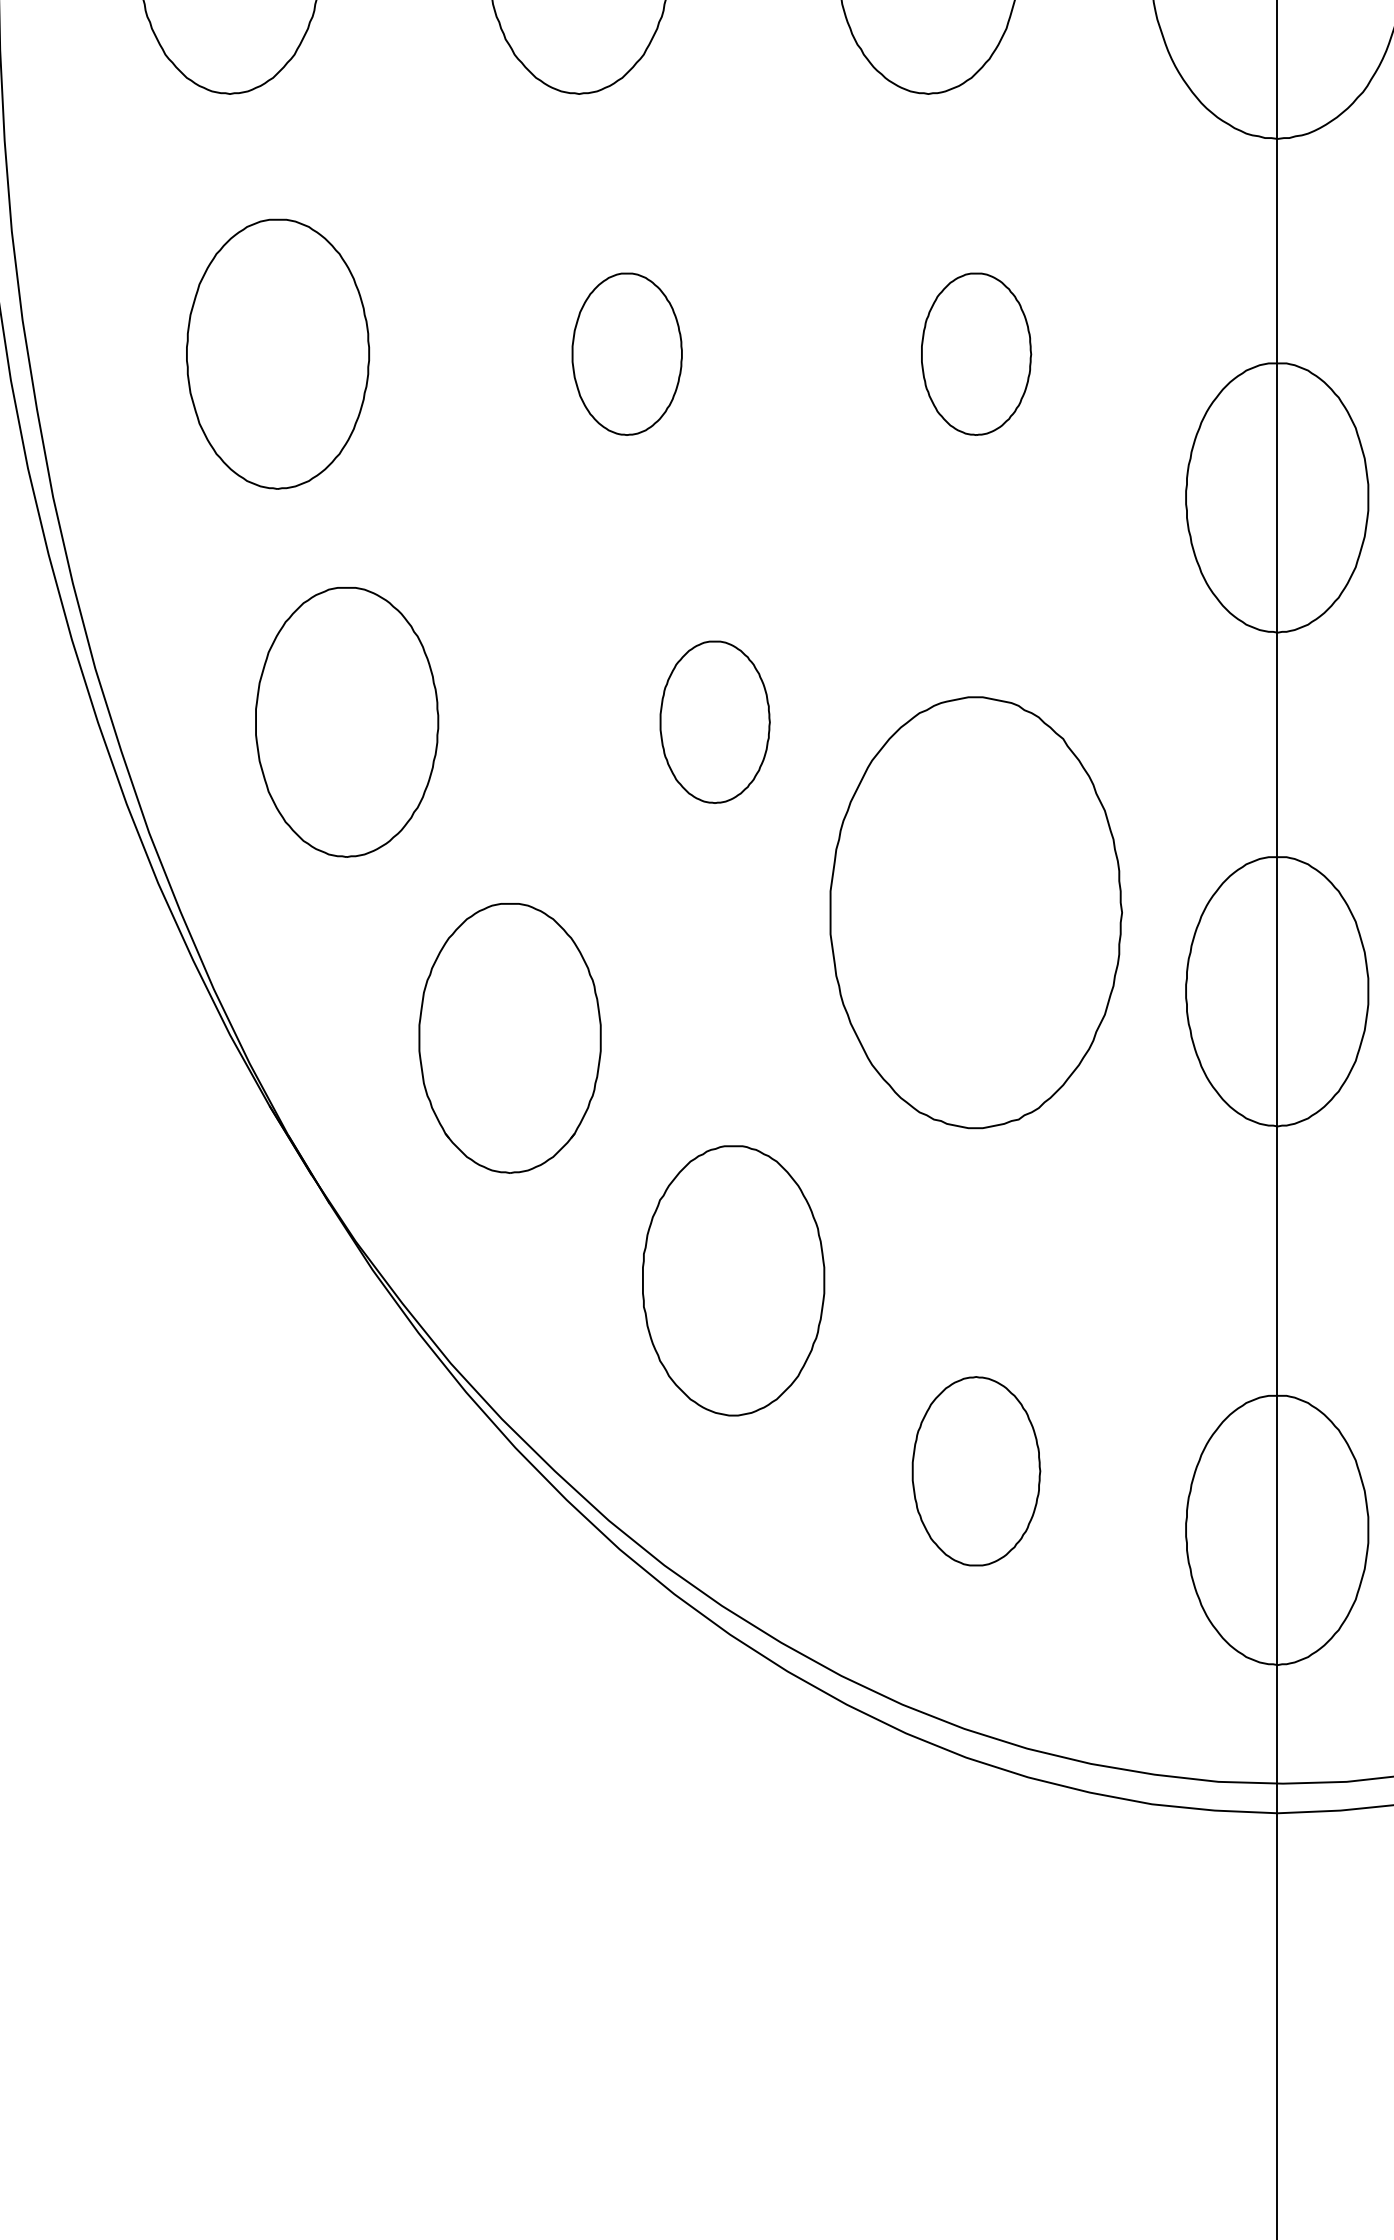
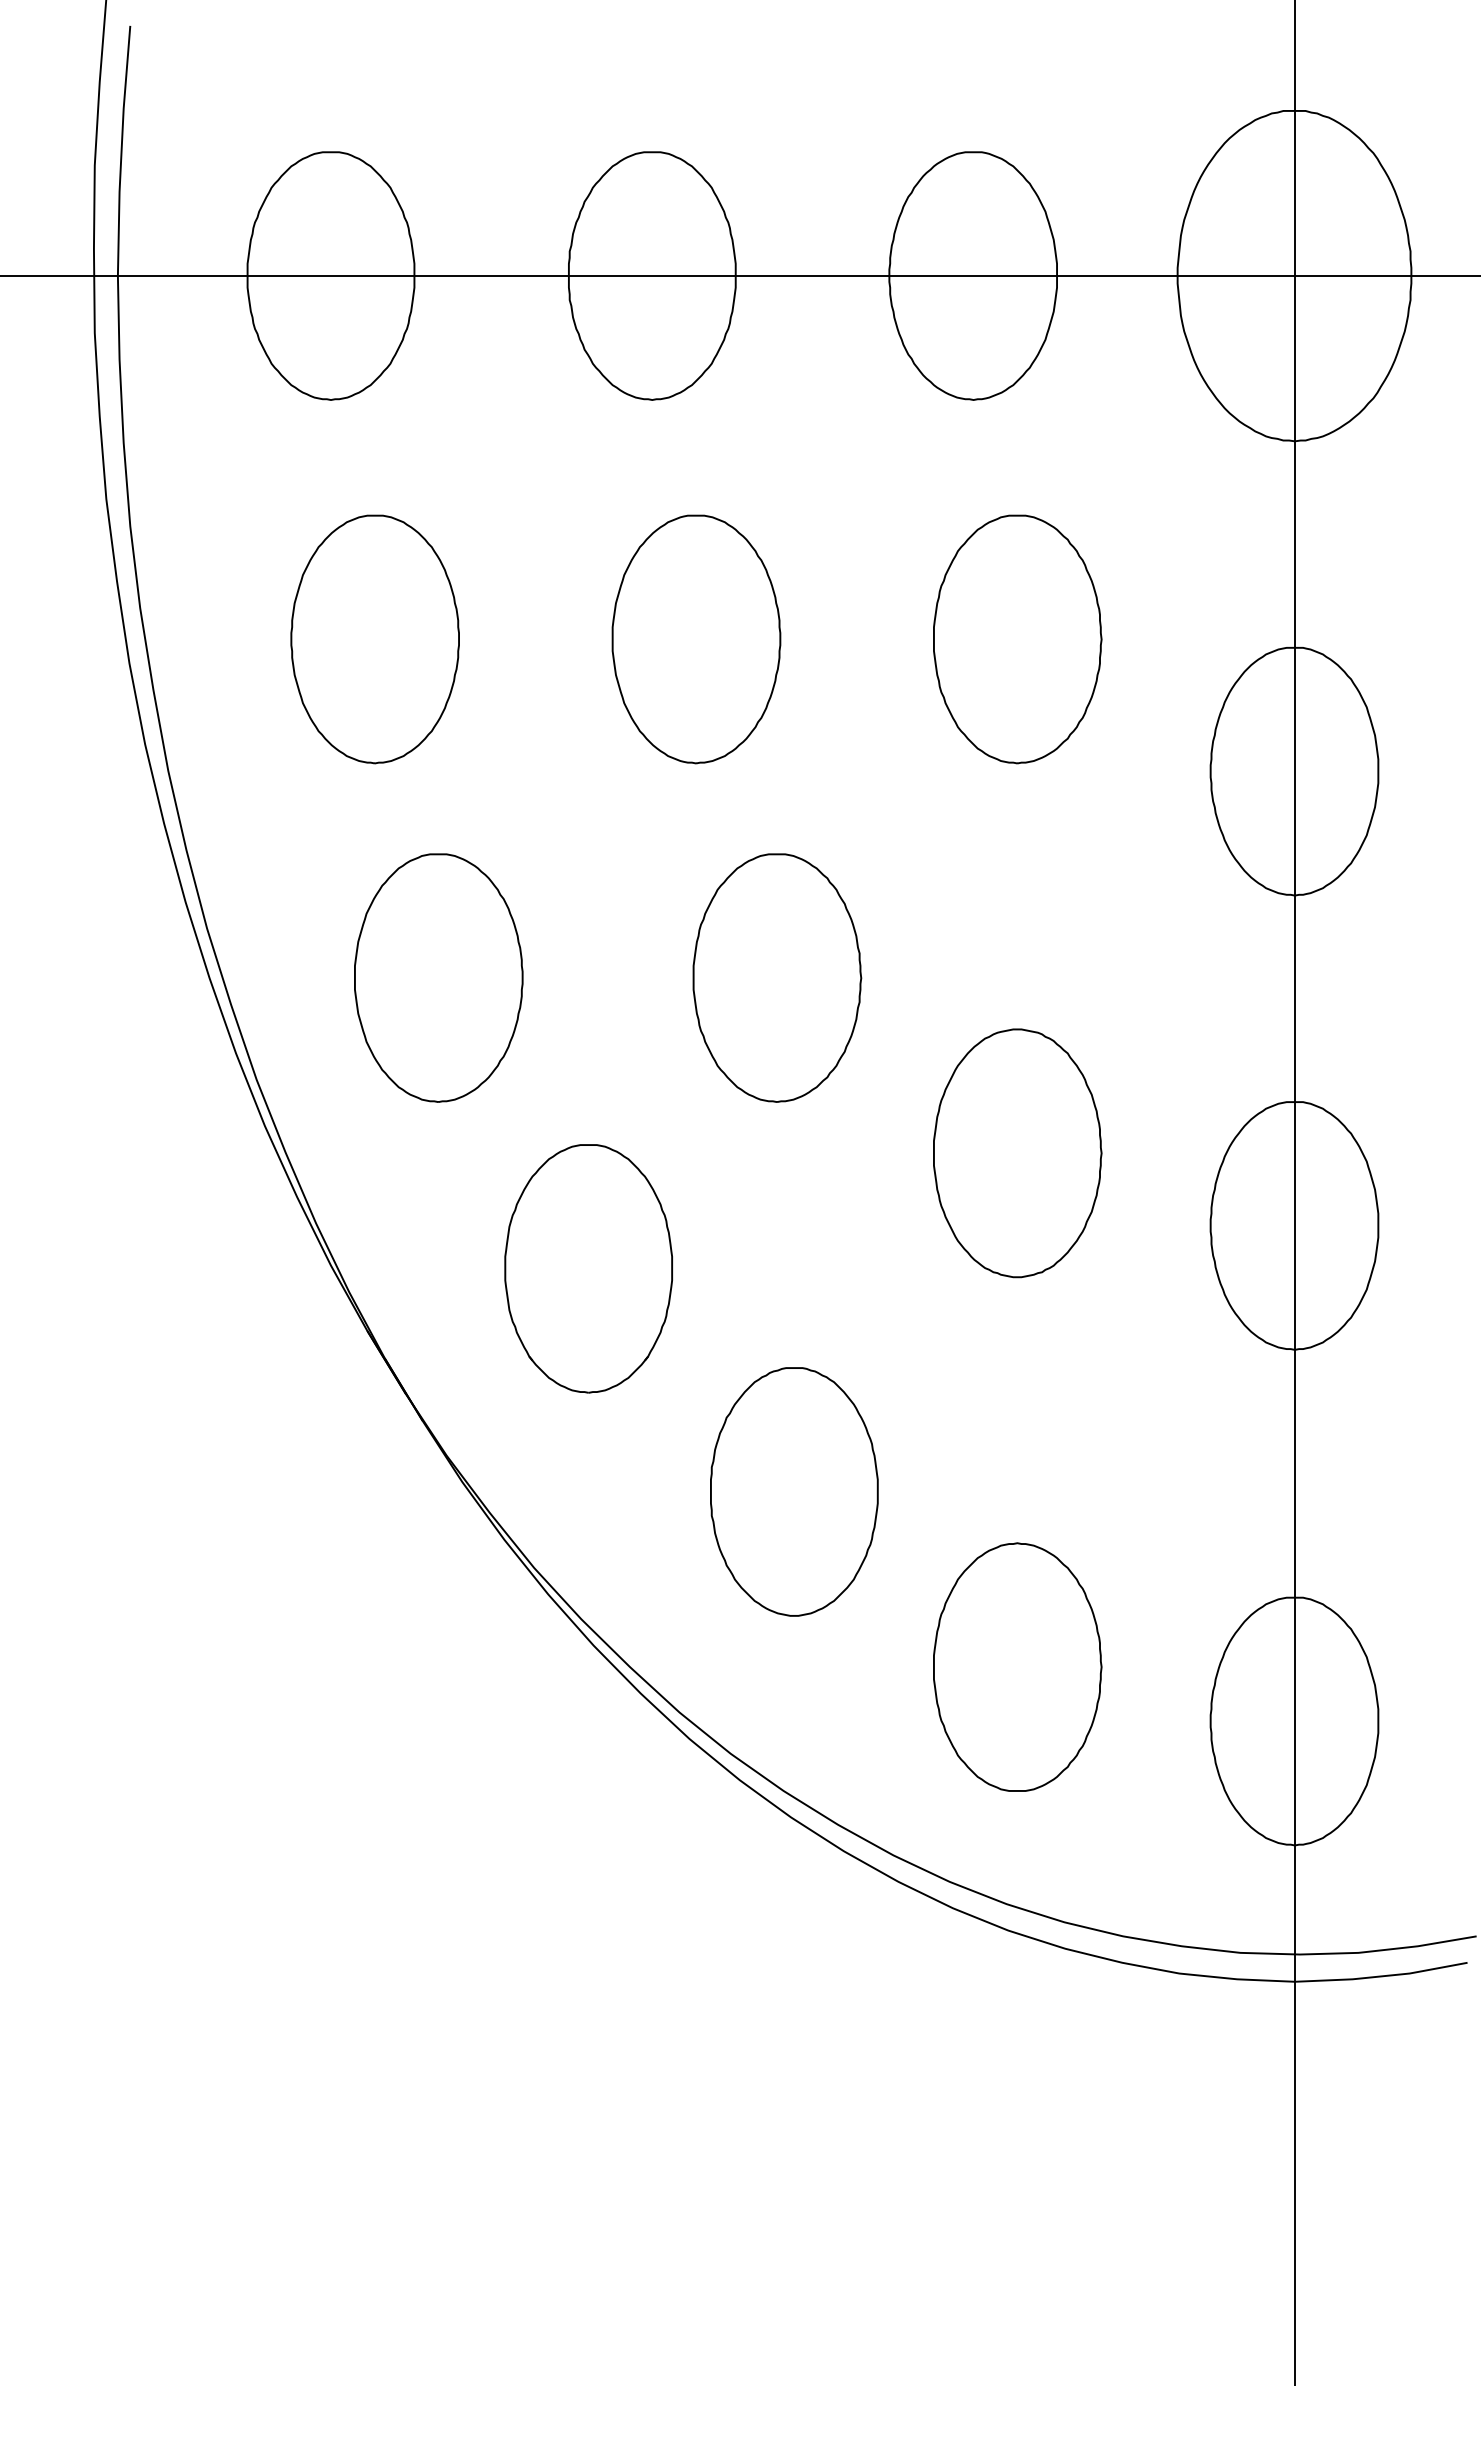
part: (627, 354) -> (696, 639), size x1.67
part: (976, 354) -> (1017, 639), size x1.67
part: (715, 721) -> (777, 977), size x1.67
part: (976, 913) -> (1017, 1153), size x0.62
part: (976, 1470) -> (1017, 1666), size x1.43

